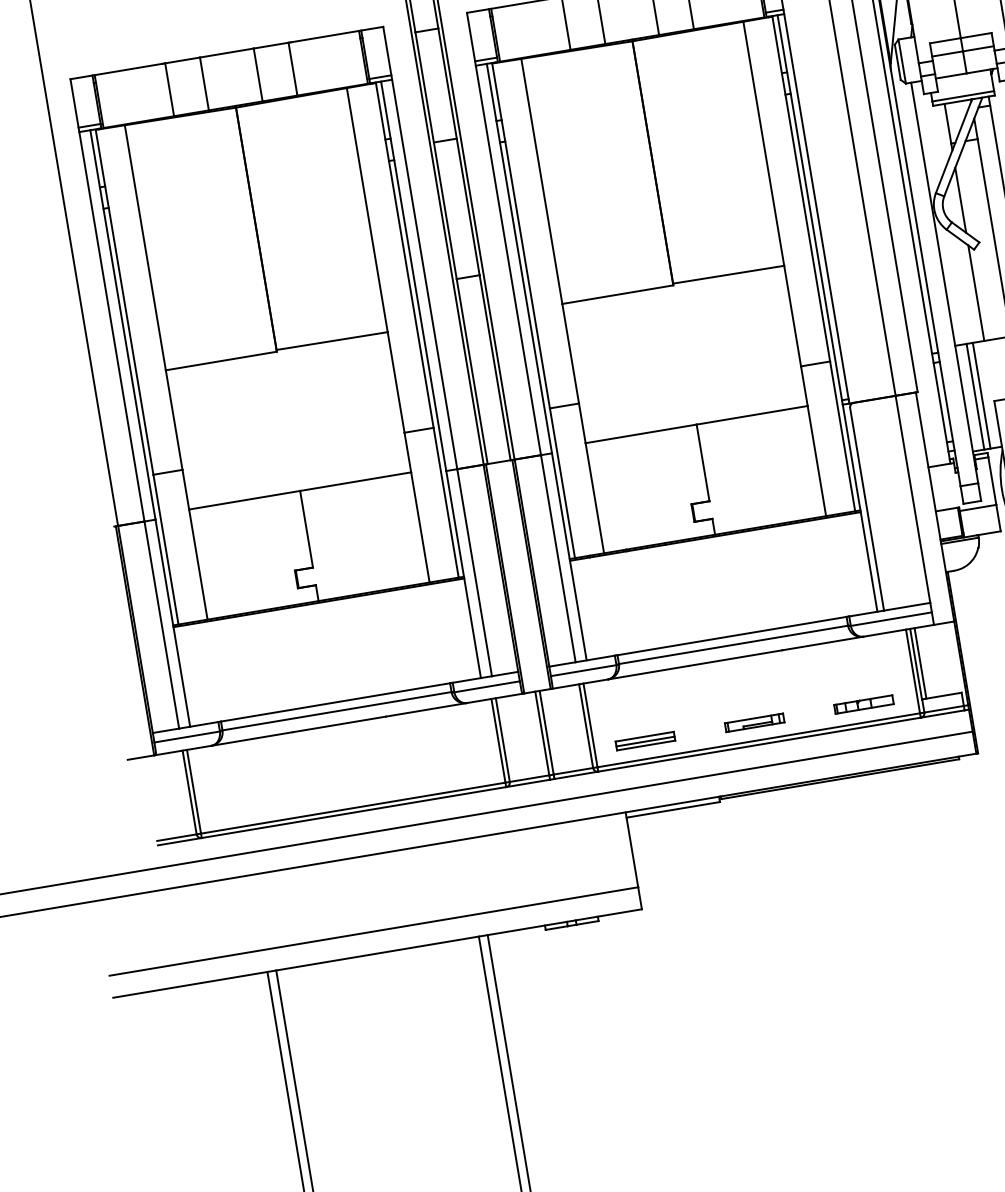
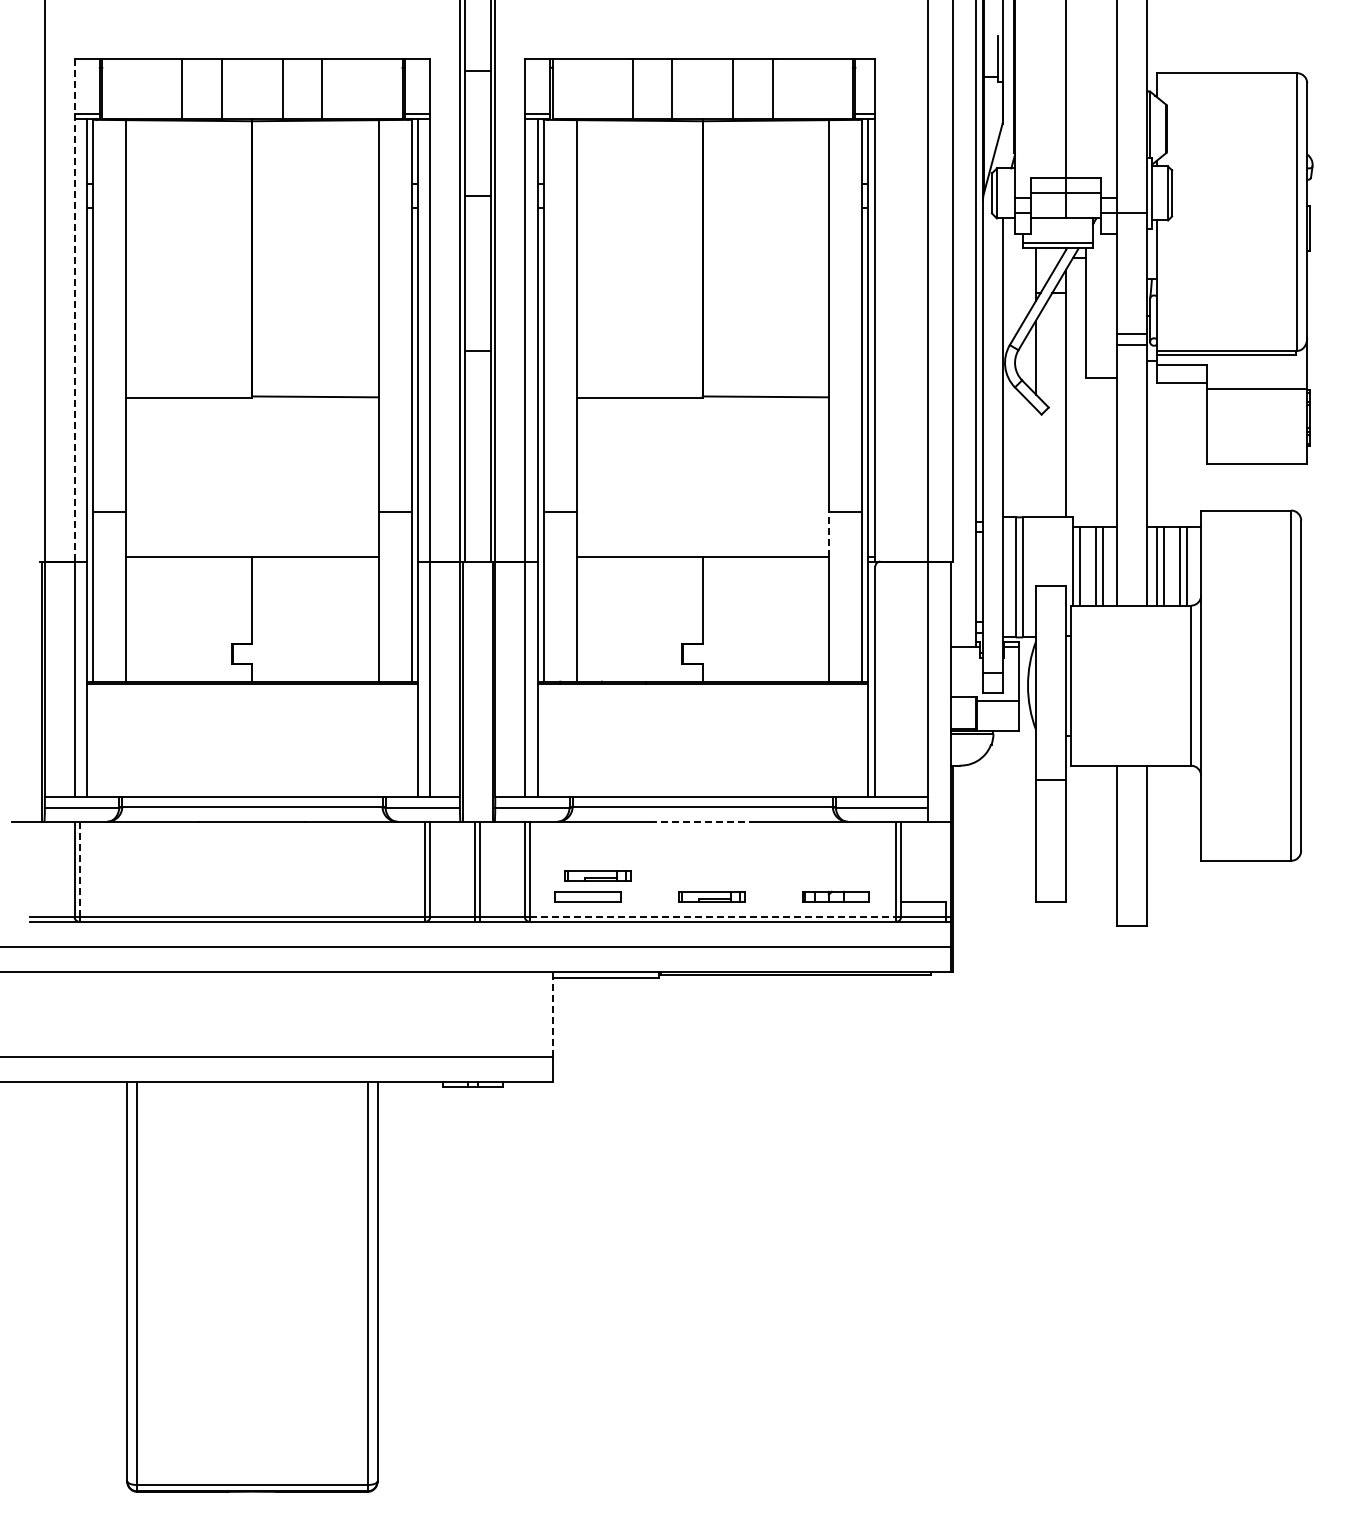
line: (975, 292) -> (1035, 462), removed
line: (107, 300) -> (74, 310), solid -> dashed
line: (804, 386) -> (828, 534), solid -> dashed
line: (735, 657) -> (702, 821), solid -> dashed
line: (920, 663) -> (905, 861), removed
part: (650, 720) -> (597, 875), added
line: (759, 739) -> (713, 916), solid -> dashed
line: (645, 741) -> (587, 897), removed
line: (194, 791) -> (79, 869), solid -> dashed
line: (631, 849) -> (552, 1014), solid -> dashed

